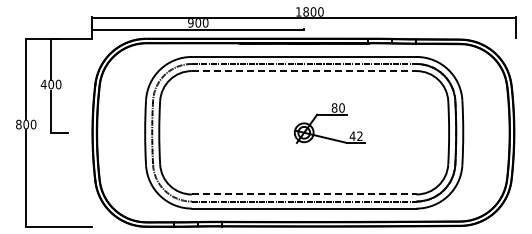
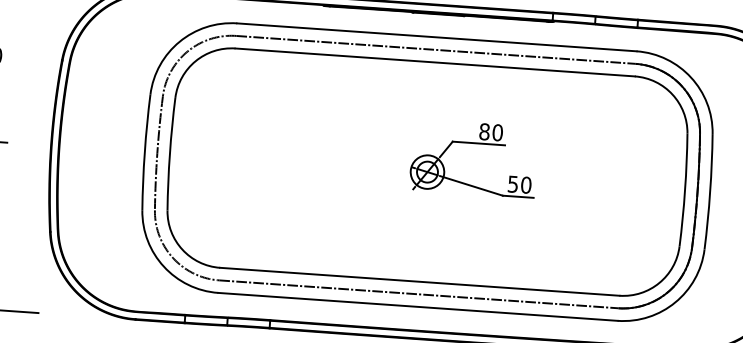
line: (304, 71) -> (435, 63), dashed -> solid
text: (355, 136) -> (518, 185), 42 -> 50
line: (304, 194) -> (420, 281), dashed -> solid

